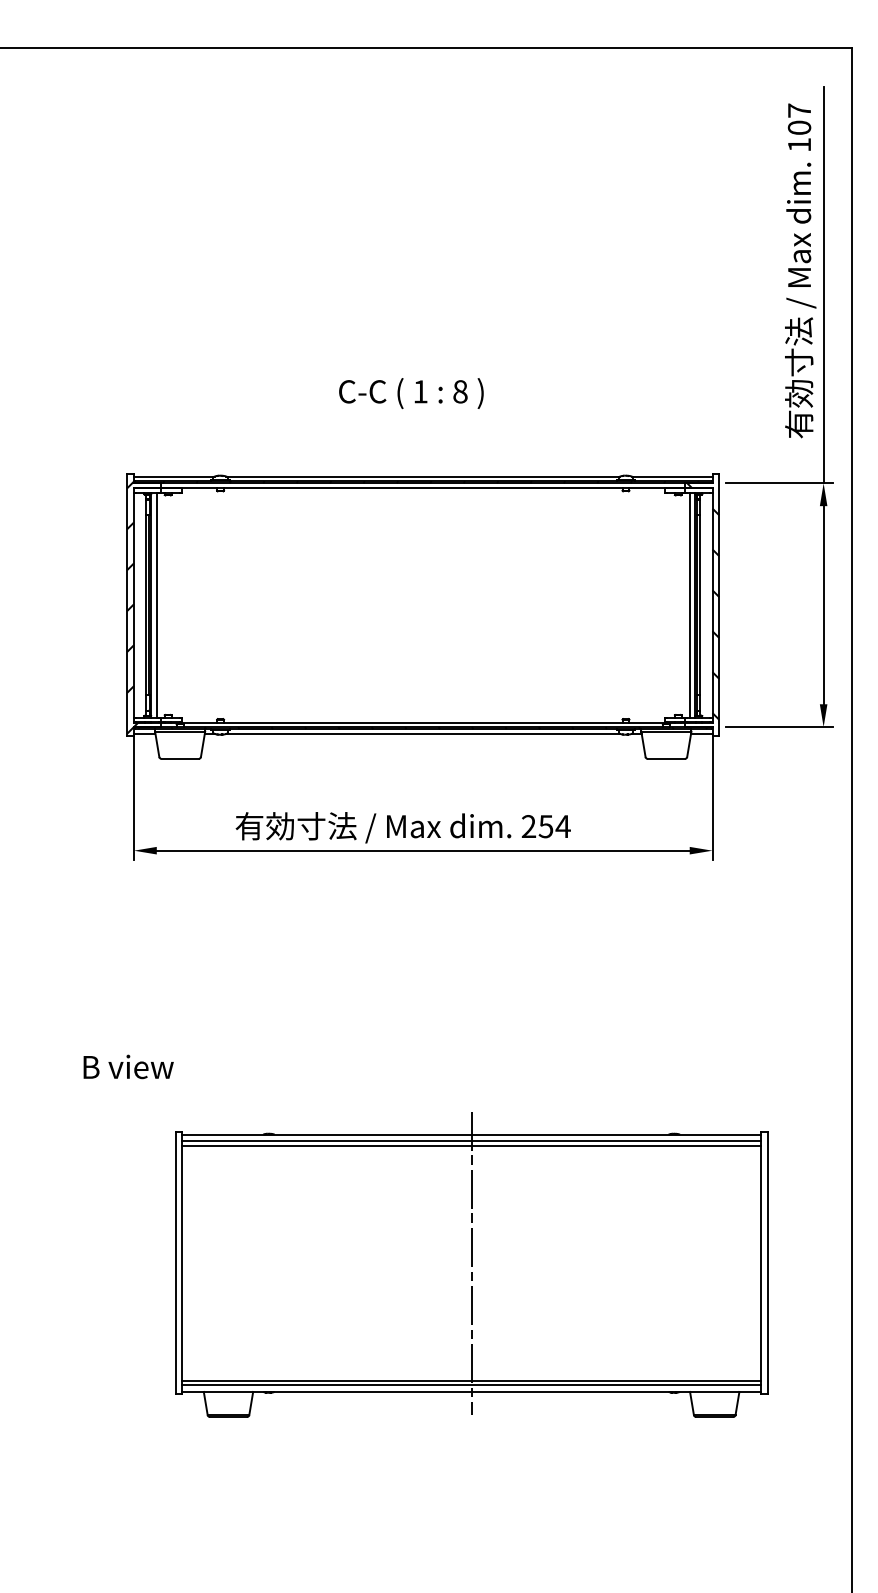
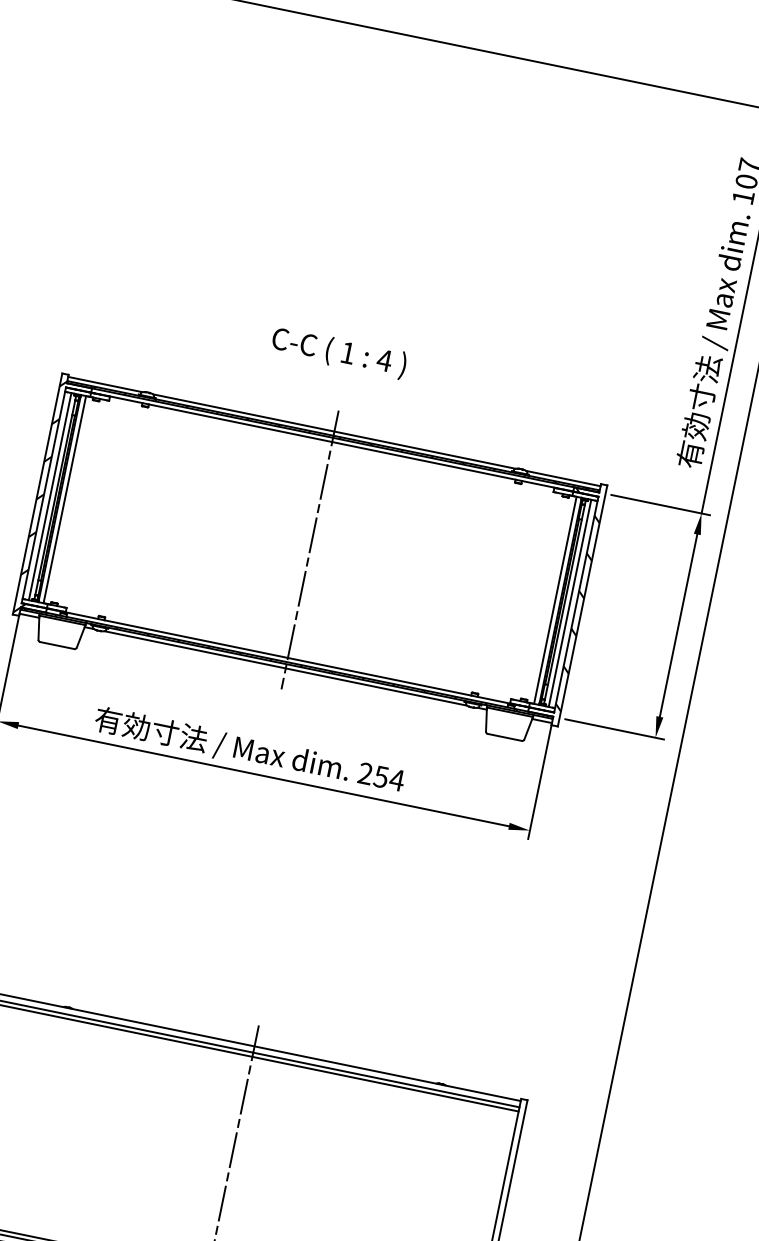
text: (460, 391) -> (384, 360), 8 -> 4
line: (140, 604) -> (49, 495), added
line: (423, 604) -> (310, 549), added
line: (705, 604) -> (570, 602), added

